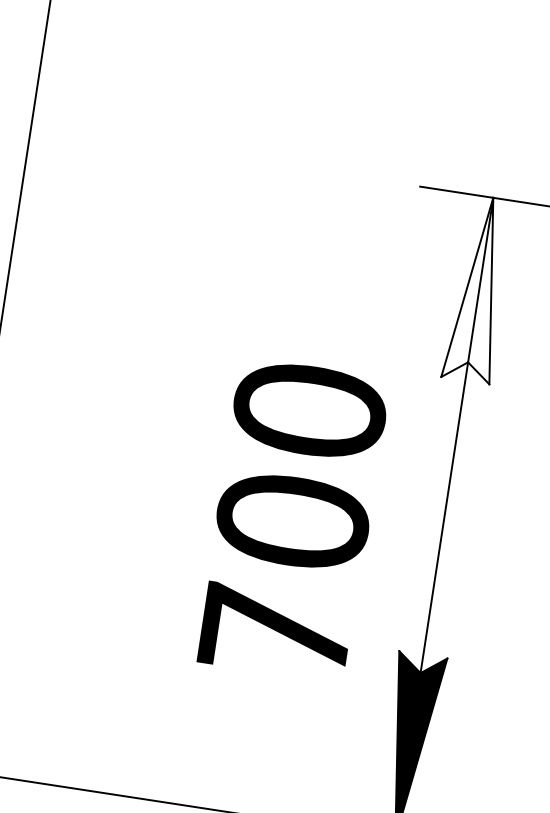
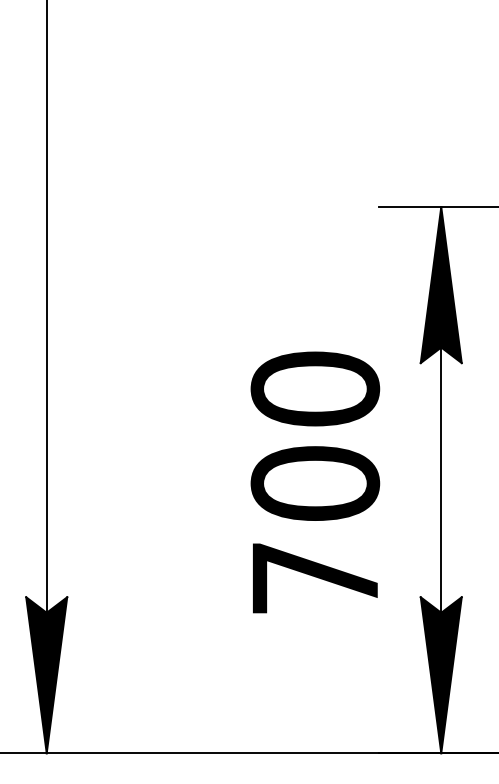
fill: (478, 289) -> (440, 285), added
text: (293, 520) -> (315, 482), moved

